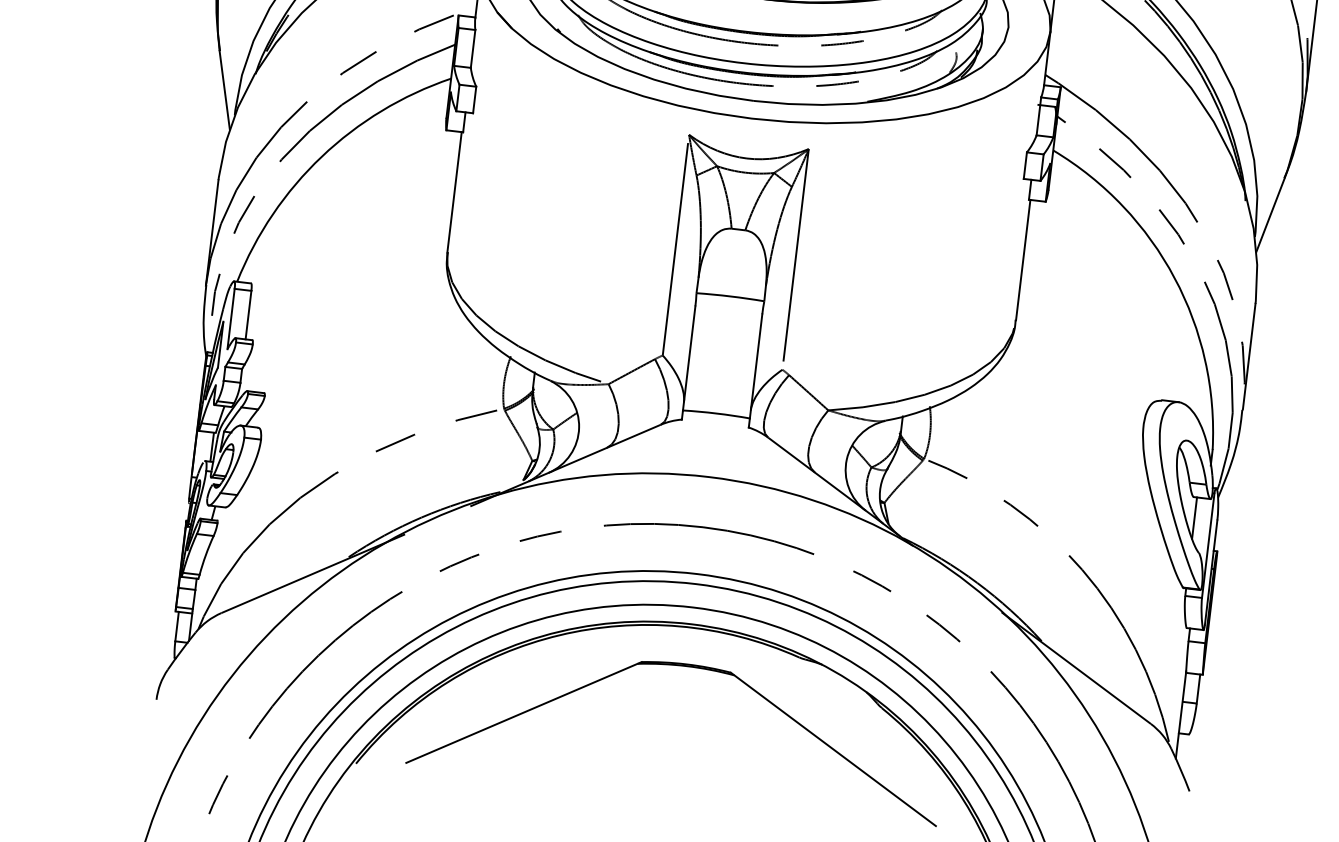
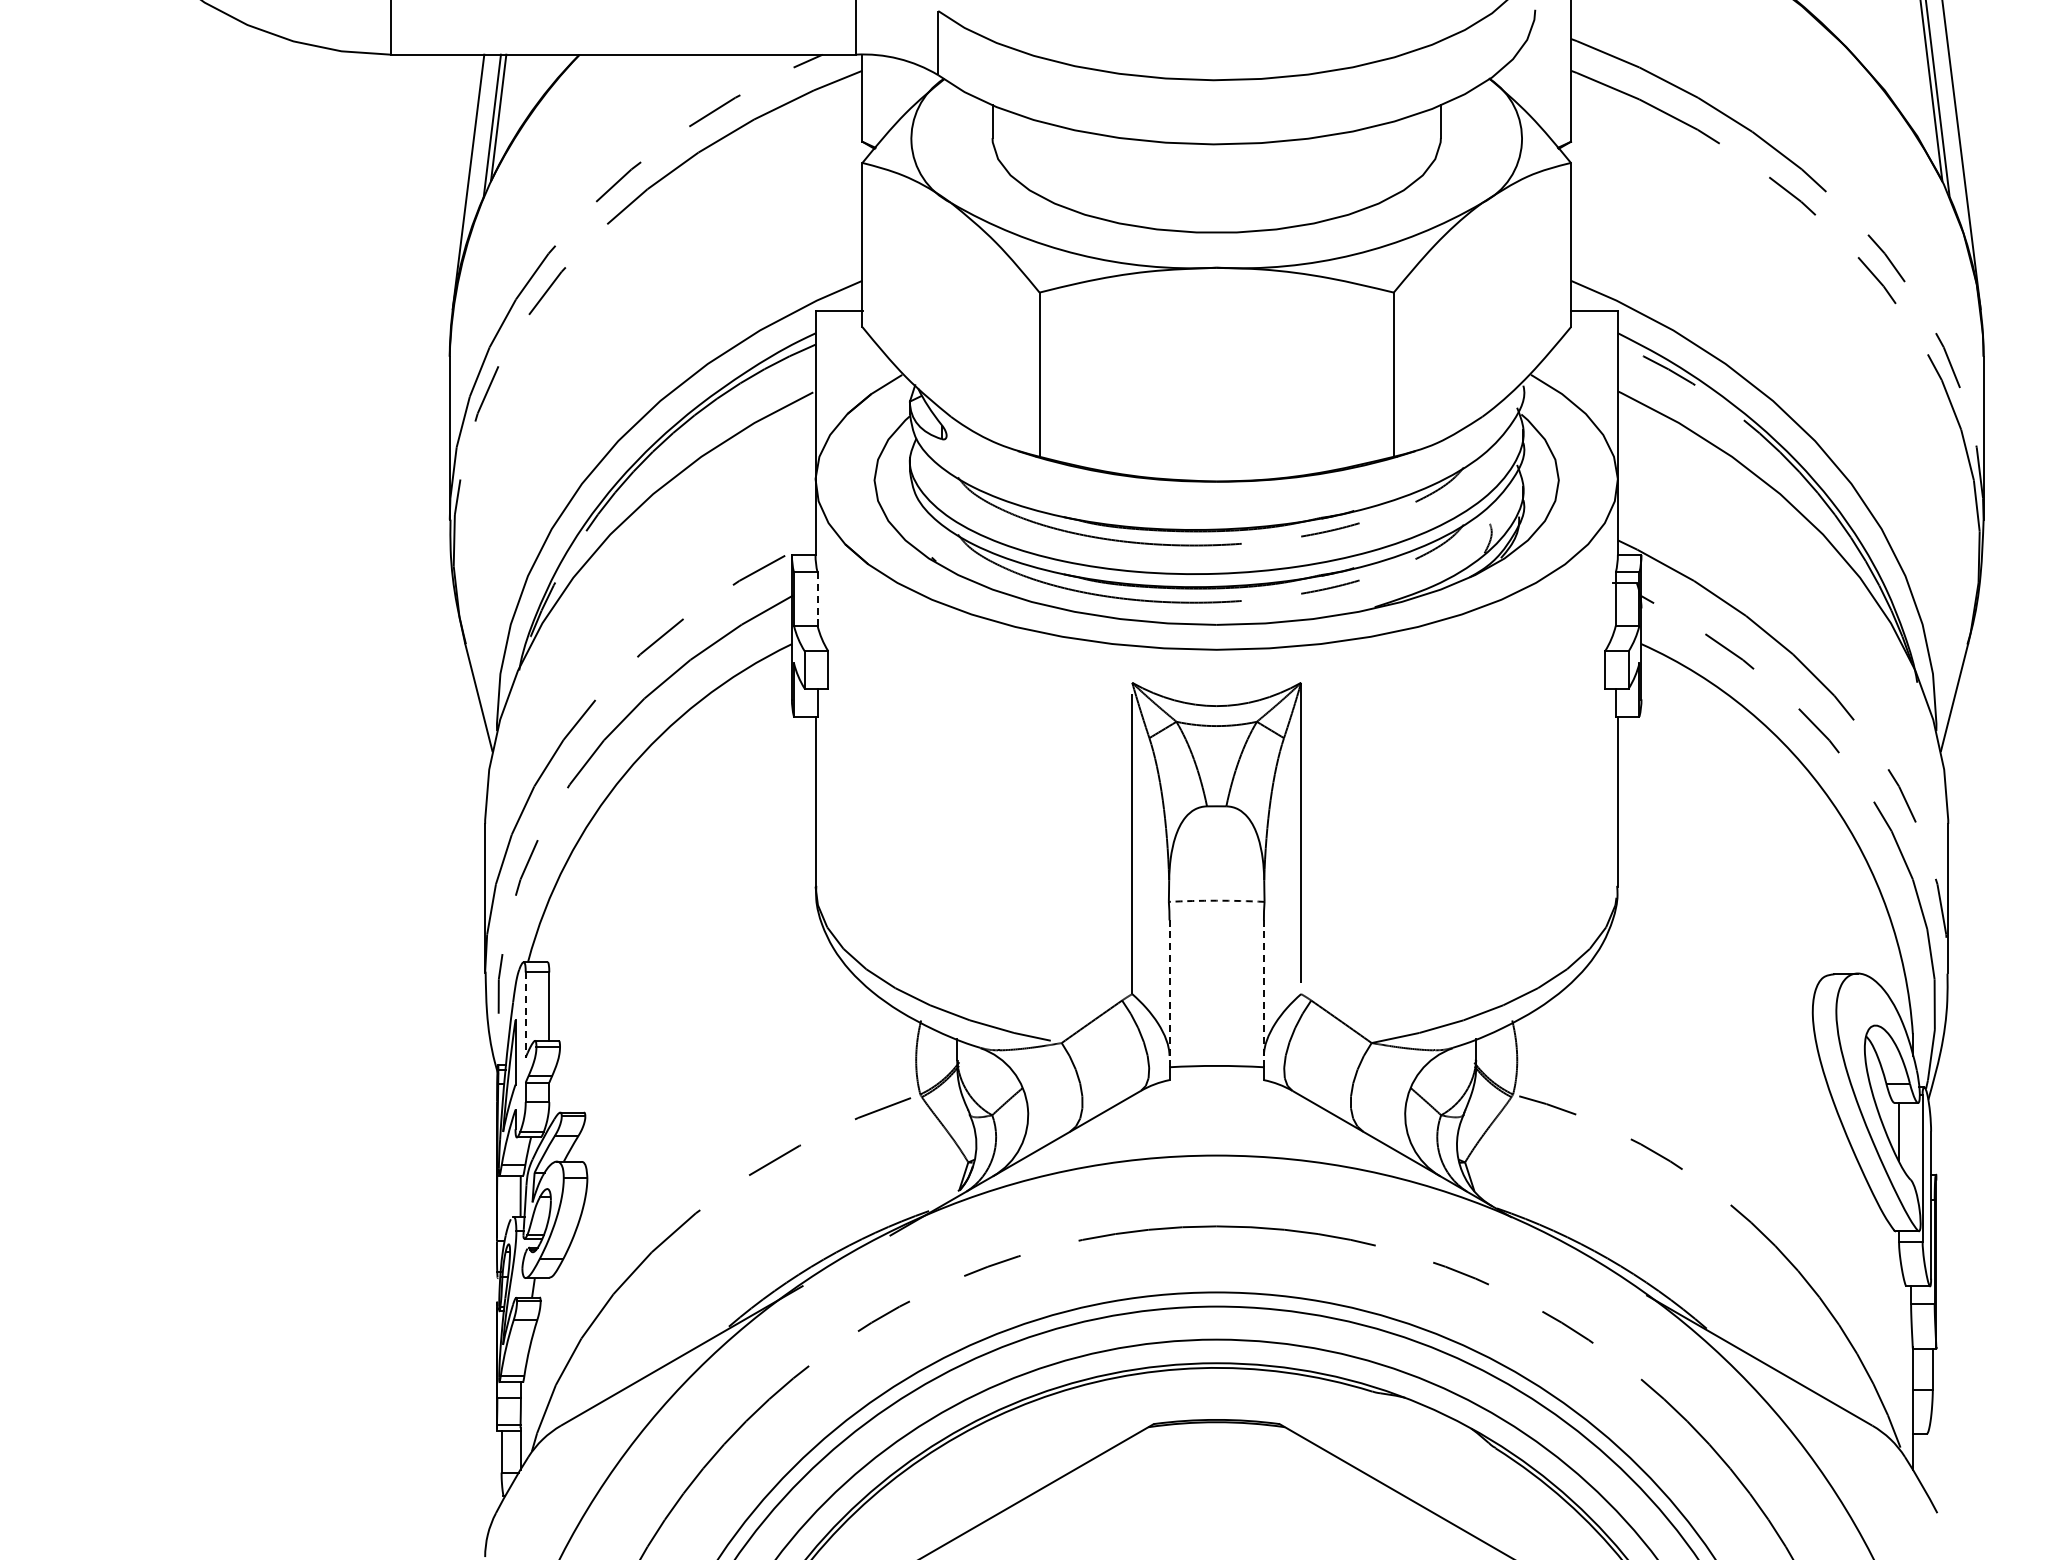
line: (473, 49) -> (817, 599), solid -> dashed
arc: (730, 296) -> (1216, 900), solid -> dashed
line: (230, 319) -> (525, 1015), solid -> dashed
line: (689, 358) -> (1169, 993), solid -> dashed
line: (755, 366) -> (1263, 993), solid -> dashed

